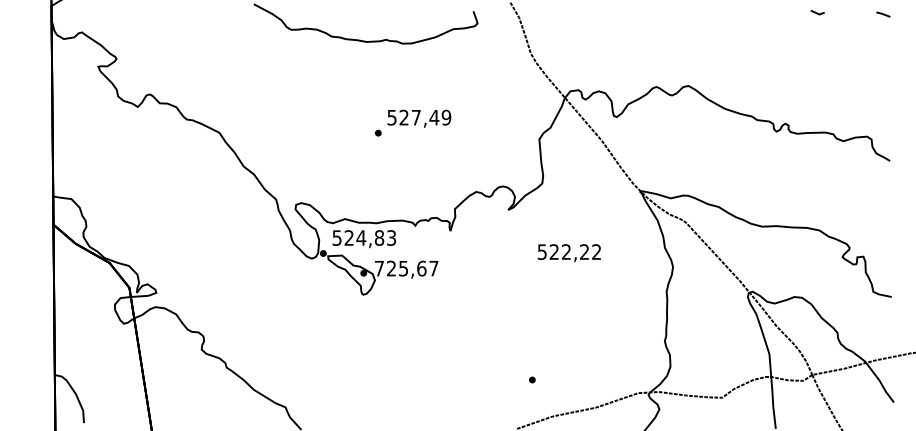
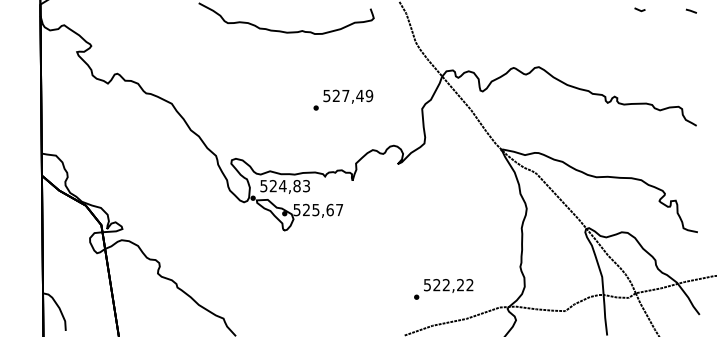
text: (413, 122) -> (343, 99), moved
text: (569, 252) -> (448, 285), moved
text: (378, 269) -> (296, 210), 725,67 -> 525,67

